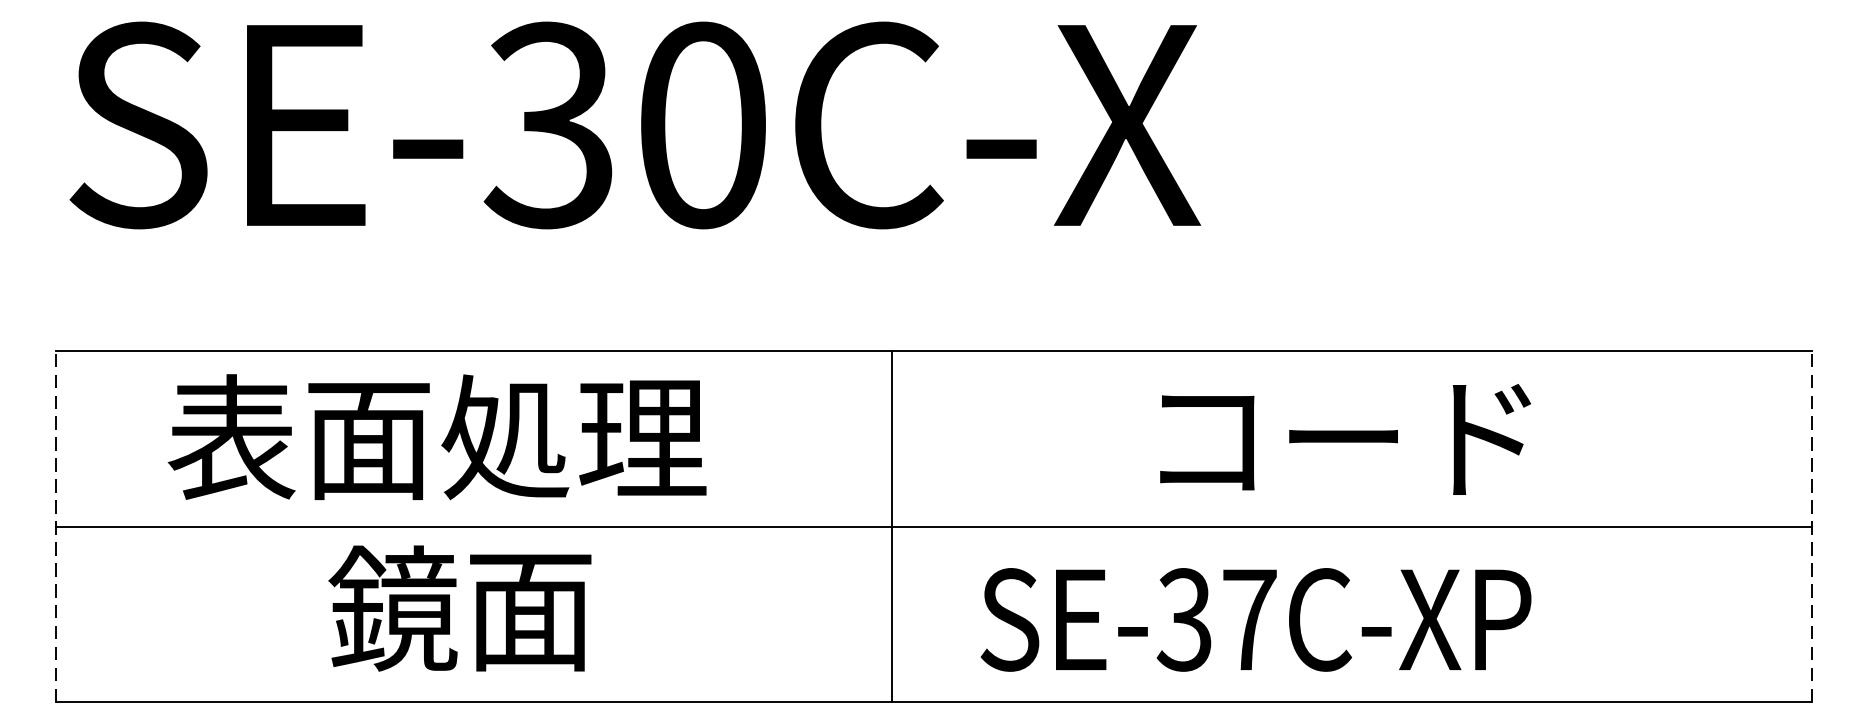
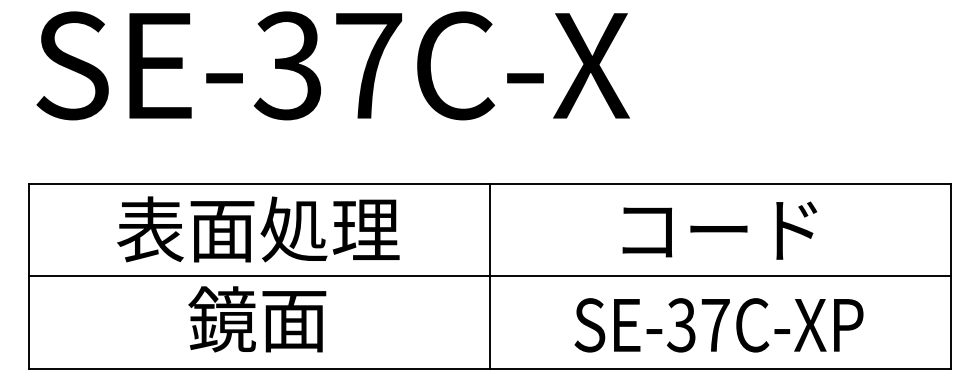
text: (704, 124) -> (369, 65), SE-30C-X -> SE-37C-X
text: (437, 437) -> (258, 229), moved
text: (1344, 439) -> (719, 230), moved
line: (56, 524) -> (29, 275), dashed -> solid
line: (1811, 524) -> (950, 275), dashed -> solid
line: (893, 526) -> (490, 276), moved
text: (460, 608) -> (257, 319), moved
text: (1255, 620) -> (718, 325), moved

